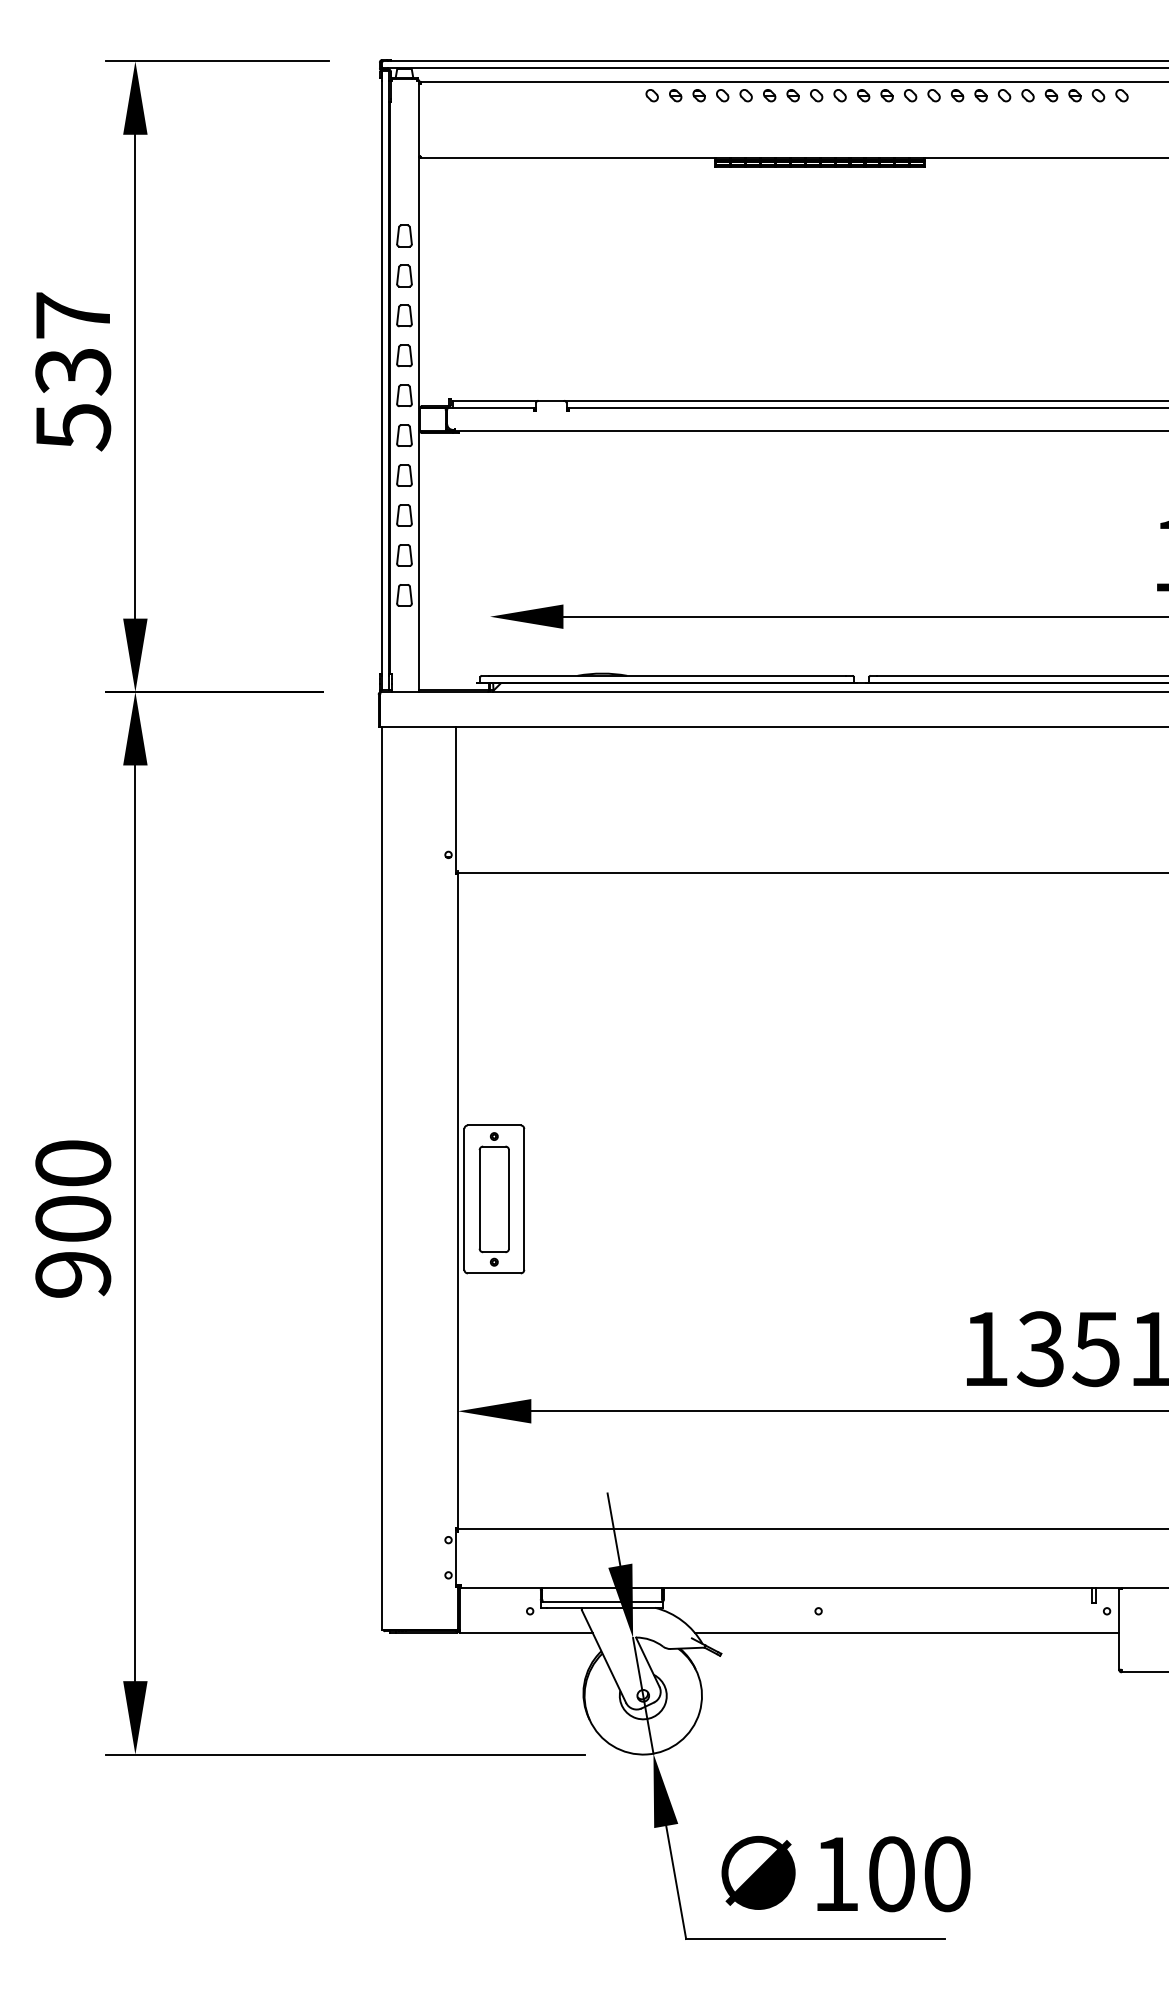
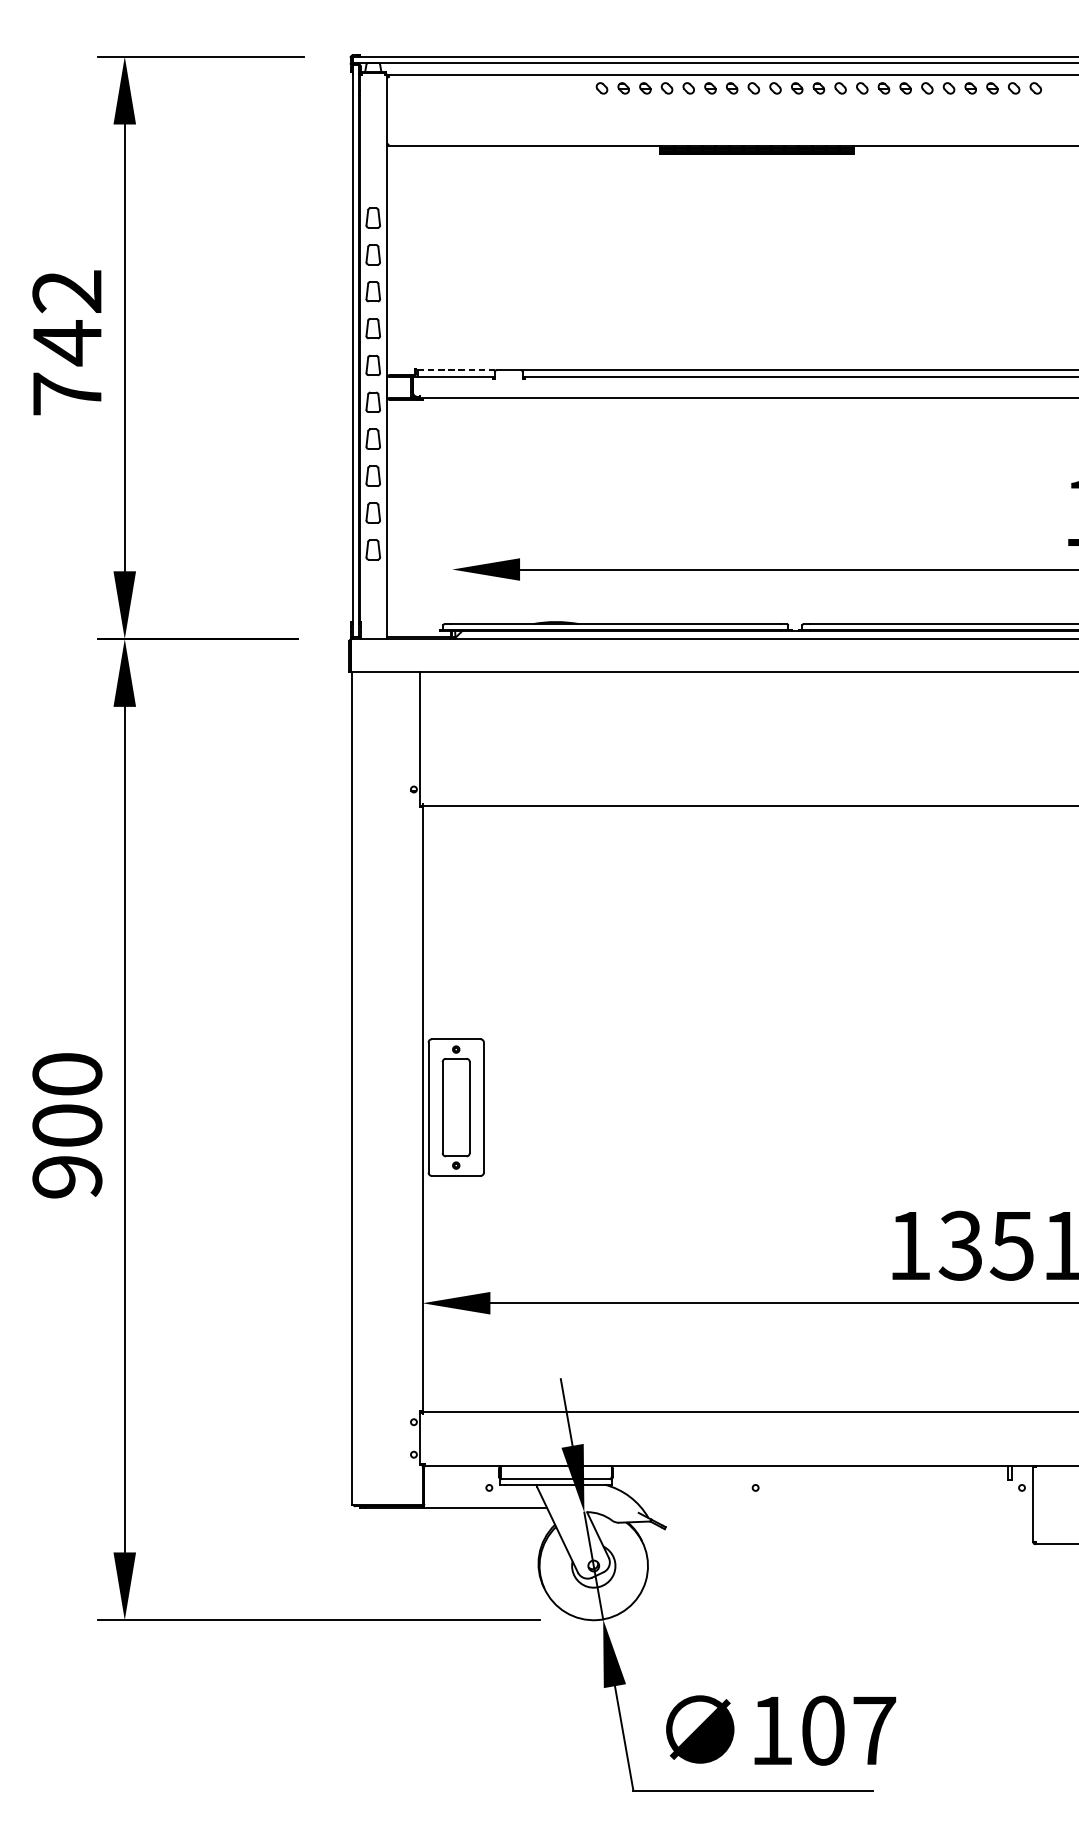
text: (73, 371) -> (67, 343), 537 -> 742
line: (495, 400) -> (457, 369), solid -> dashed
line: (906, 1632) -> (836, 1507), removed
text: (947, 1874) -> (874, 1730), 100 -> 107

